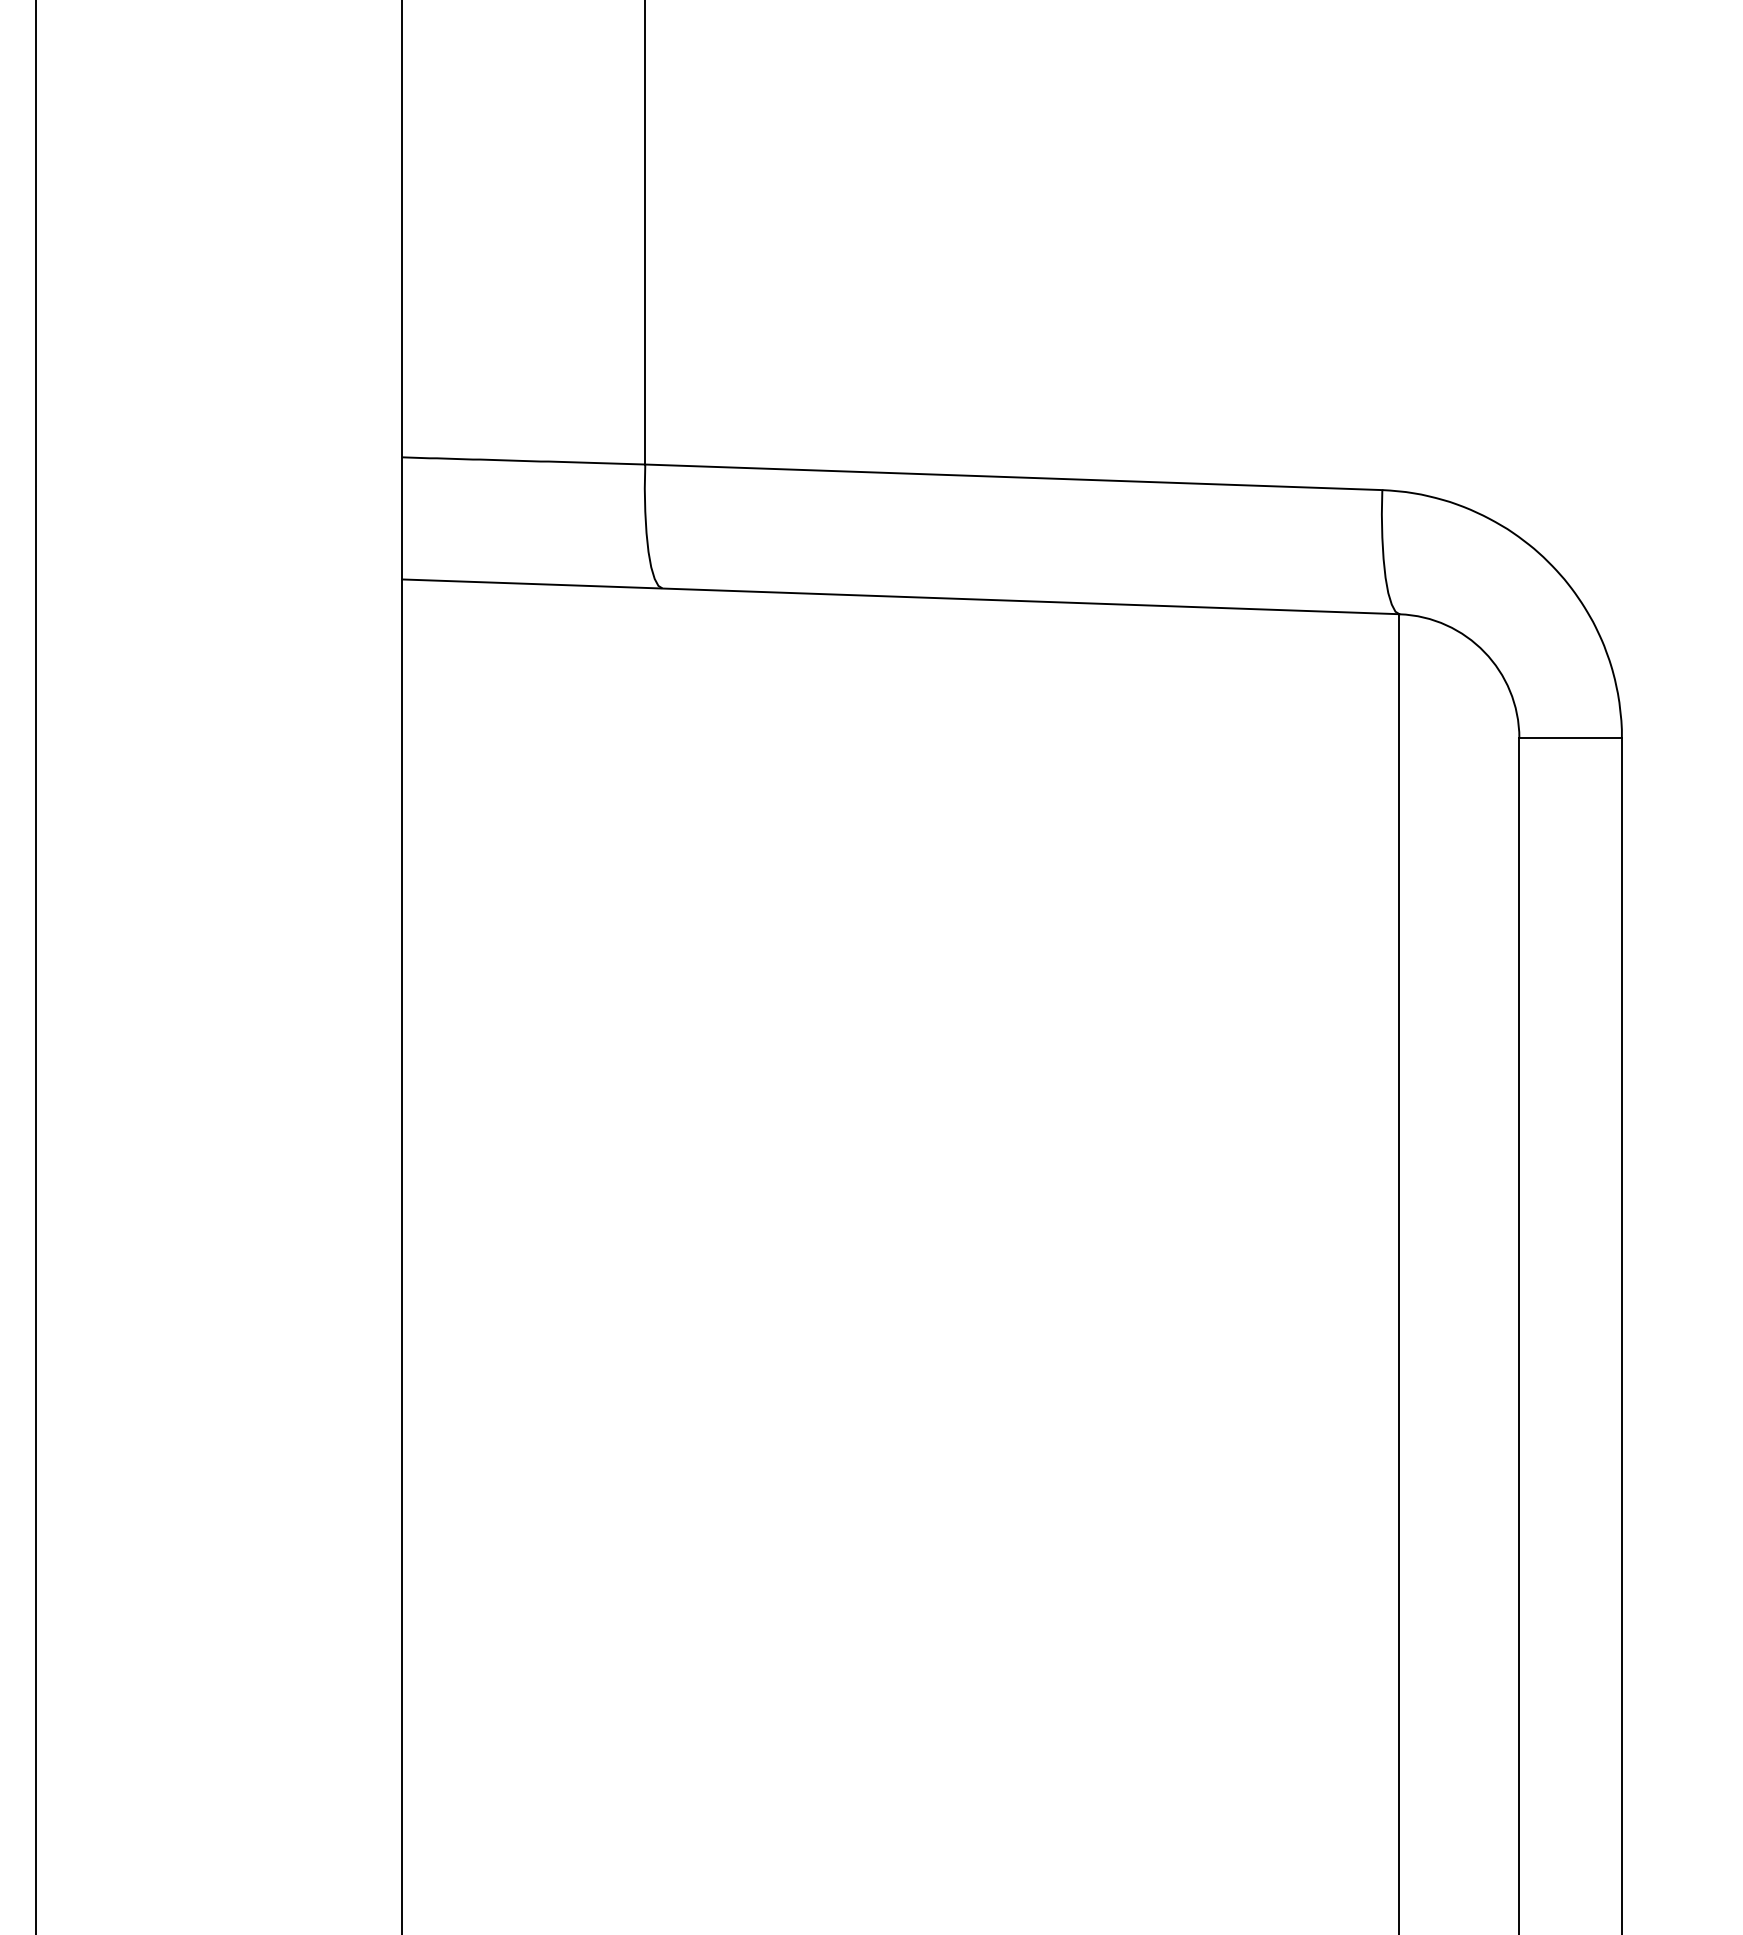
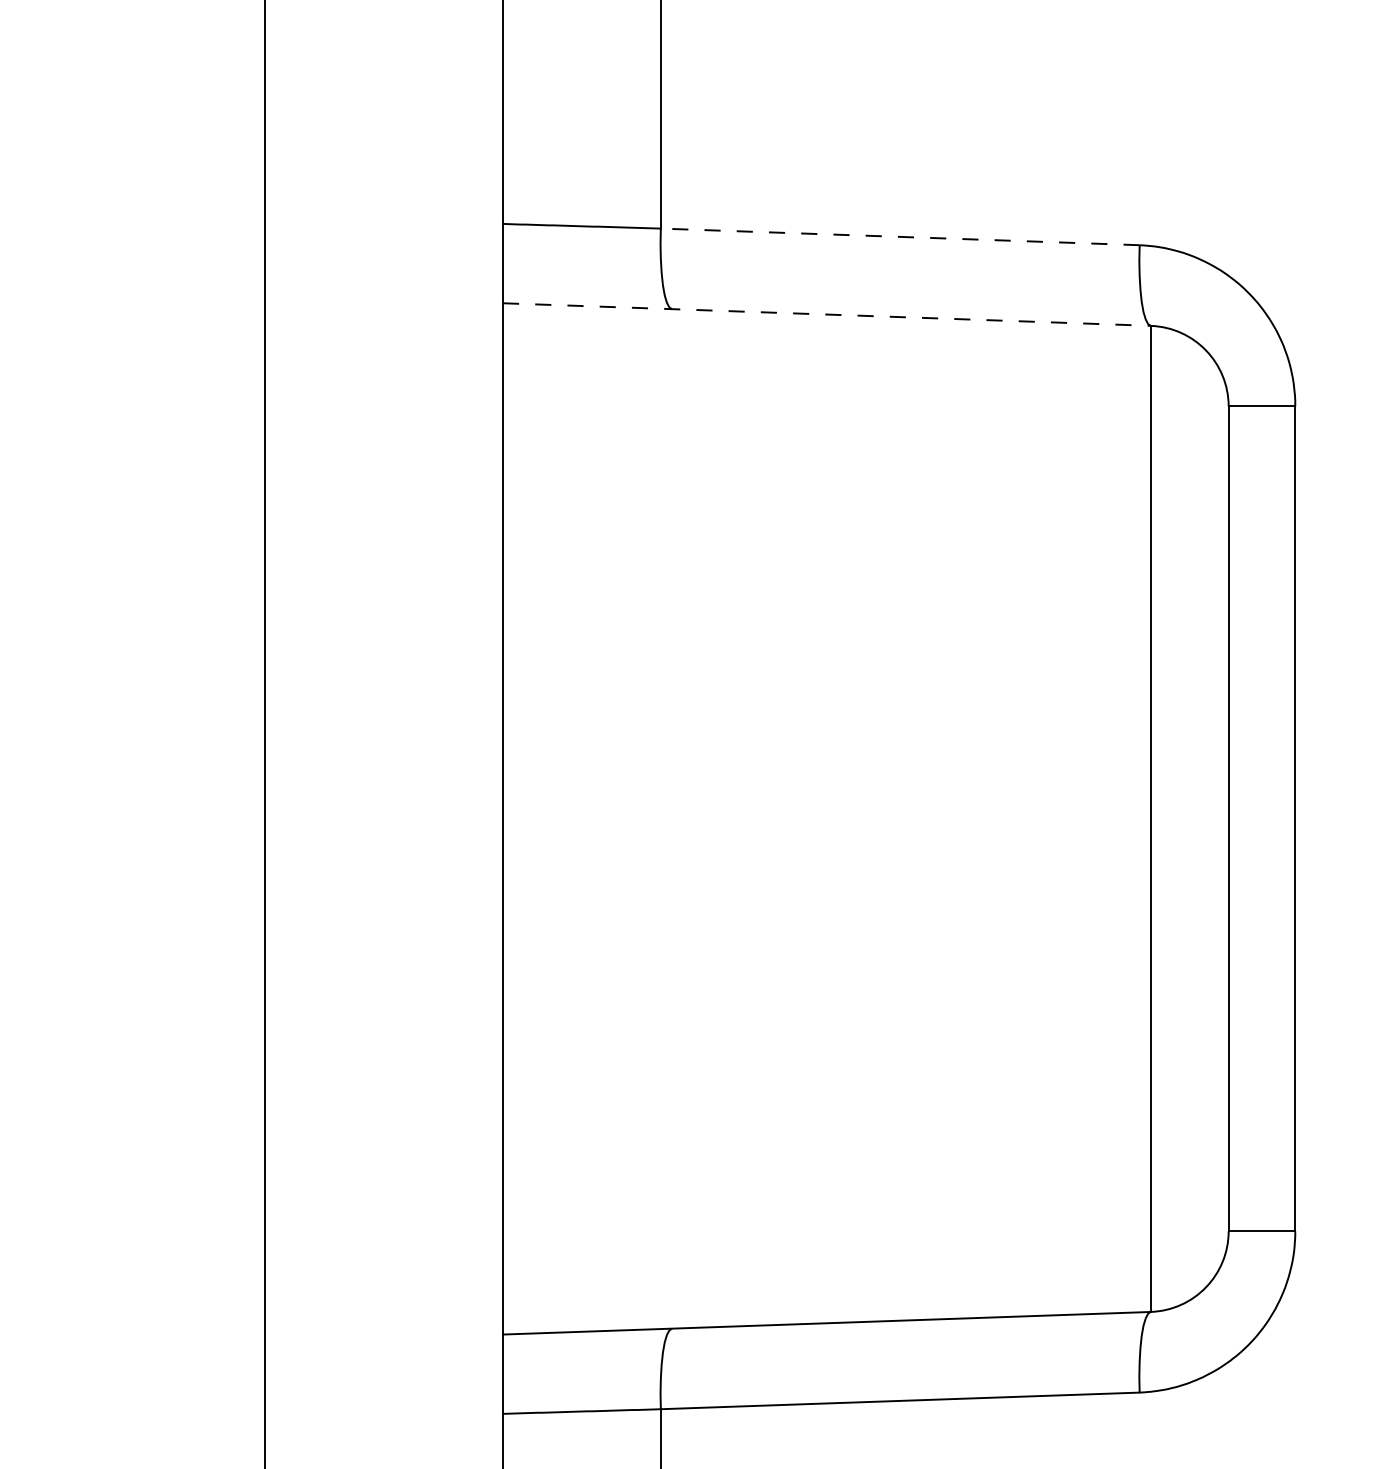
line: (1014, 476) -> (900, 236), solid -> dashed
line: (901, 596) -> (827, 314), solid -> dashed

